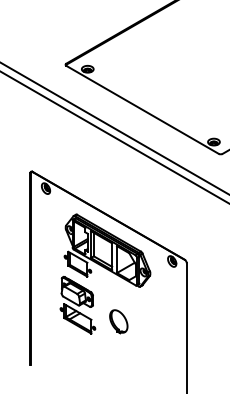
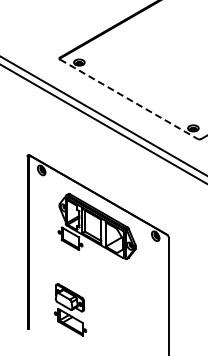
line: (142, 110) -> (128, 99), solid -> dashed
part: (77, 304) -> (70, 309), moved
part: (118, 321) -> (107, 290), removed

